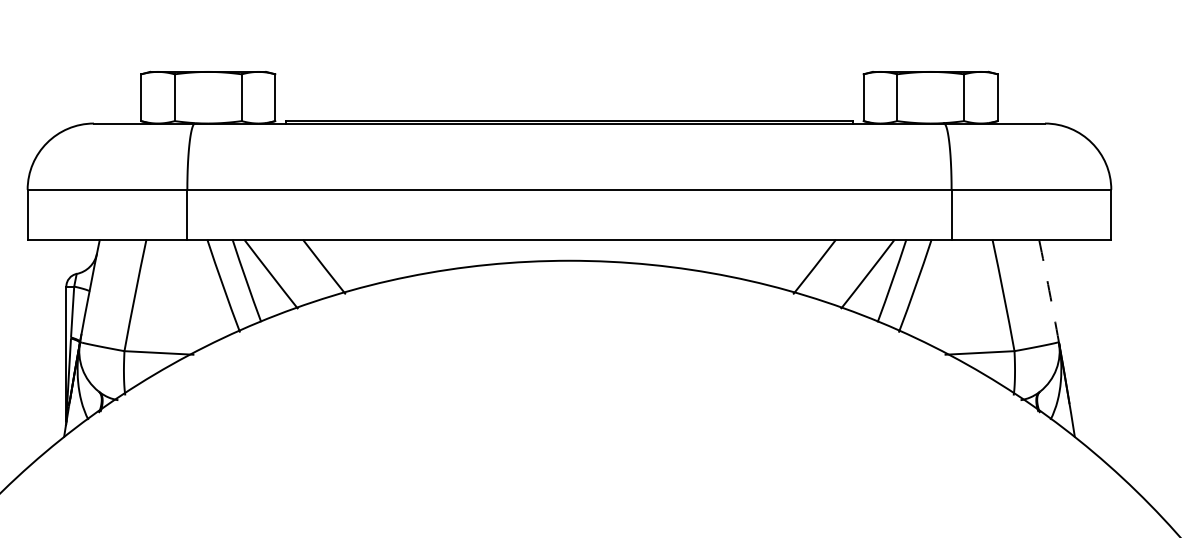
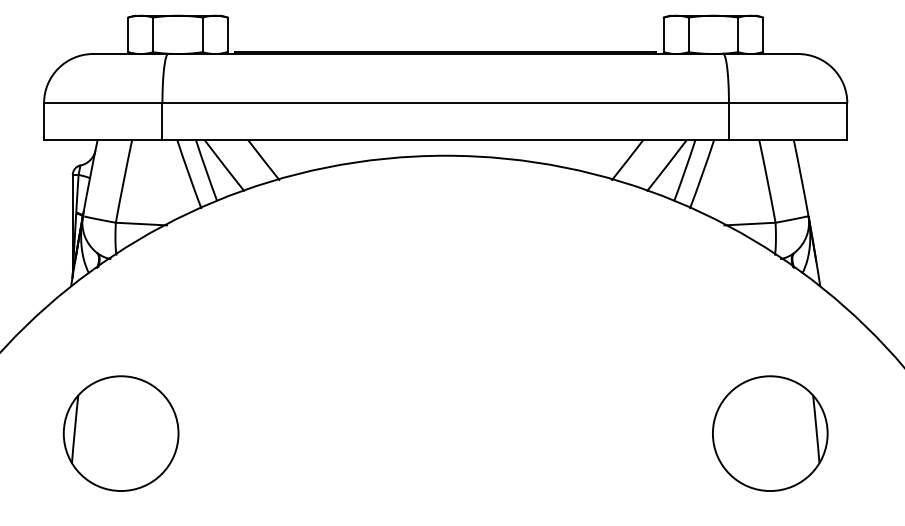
arc: (1049, 290) -> (801, 177), dashed -> solid

